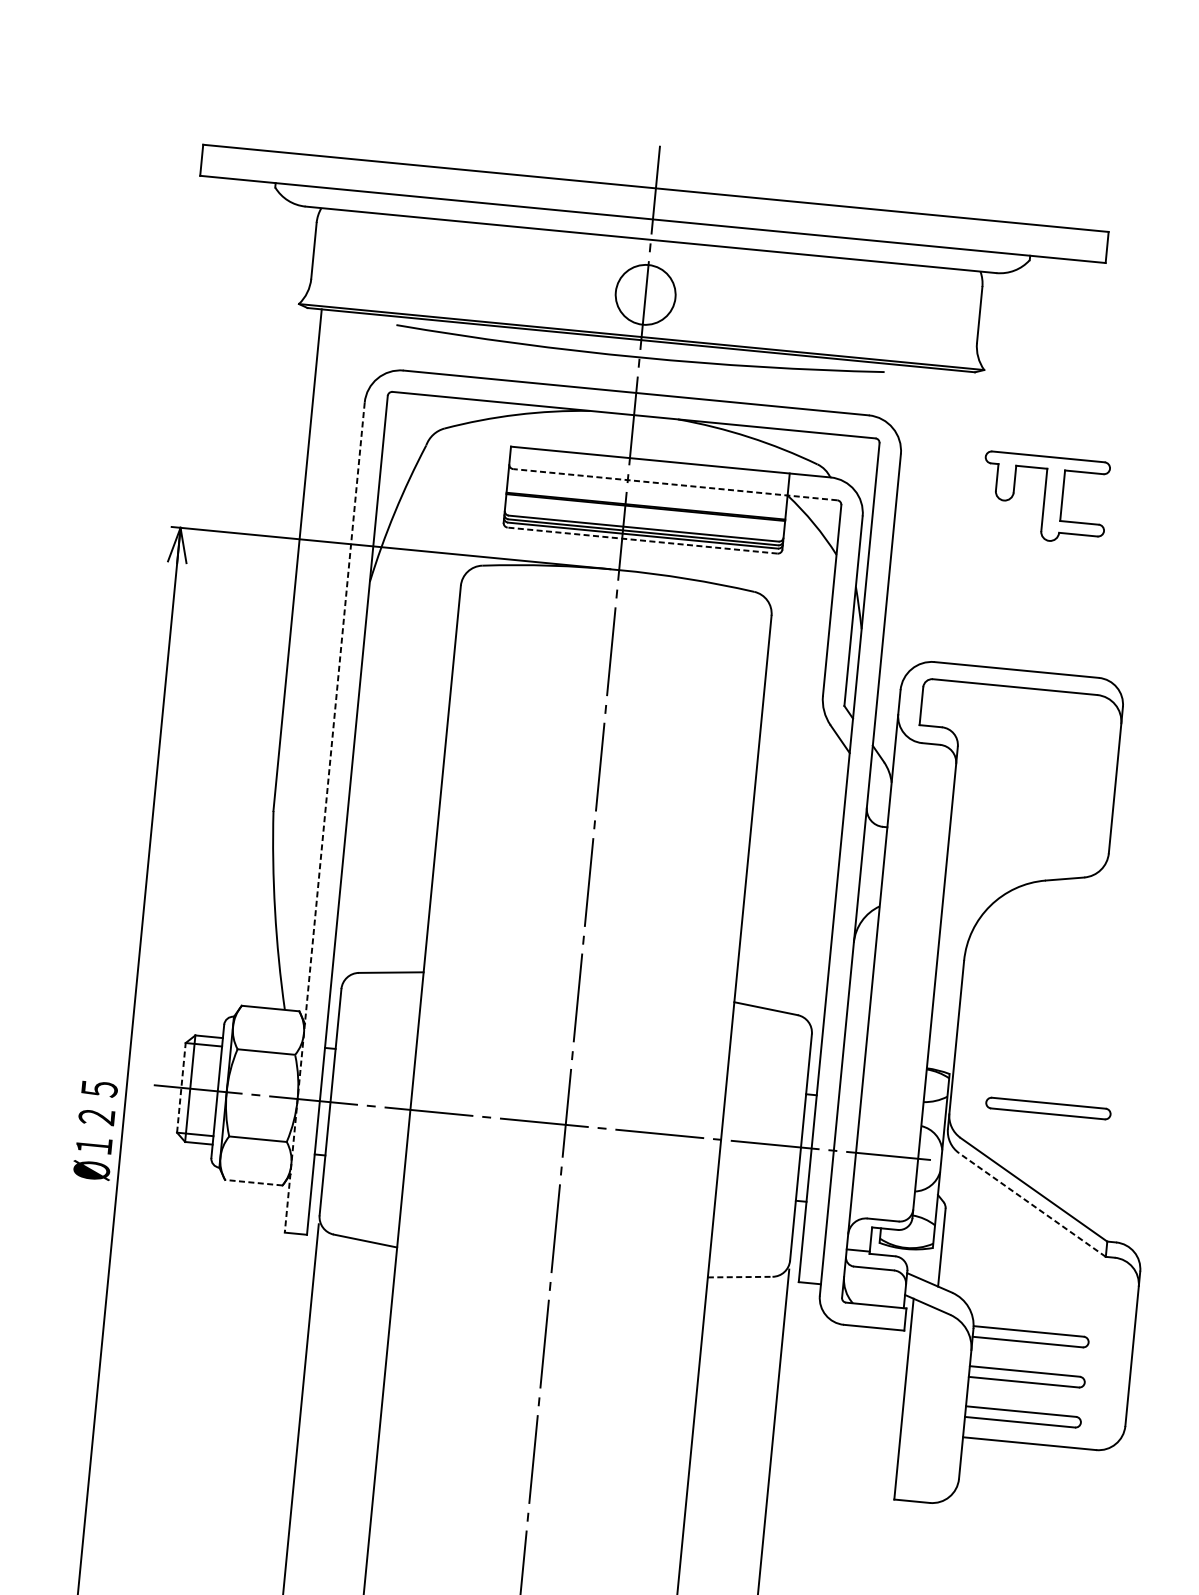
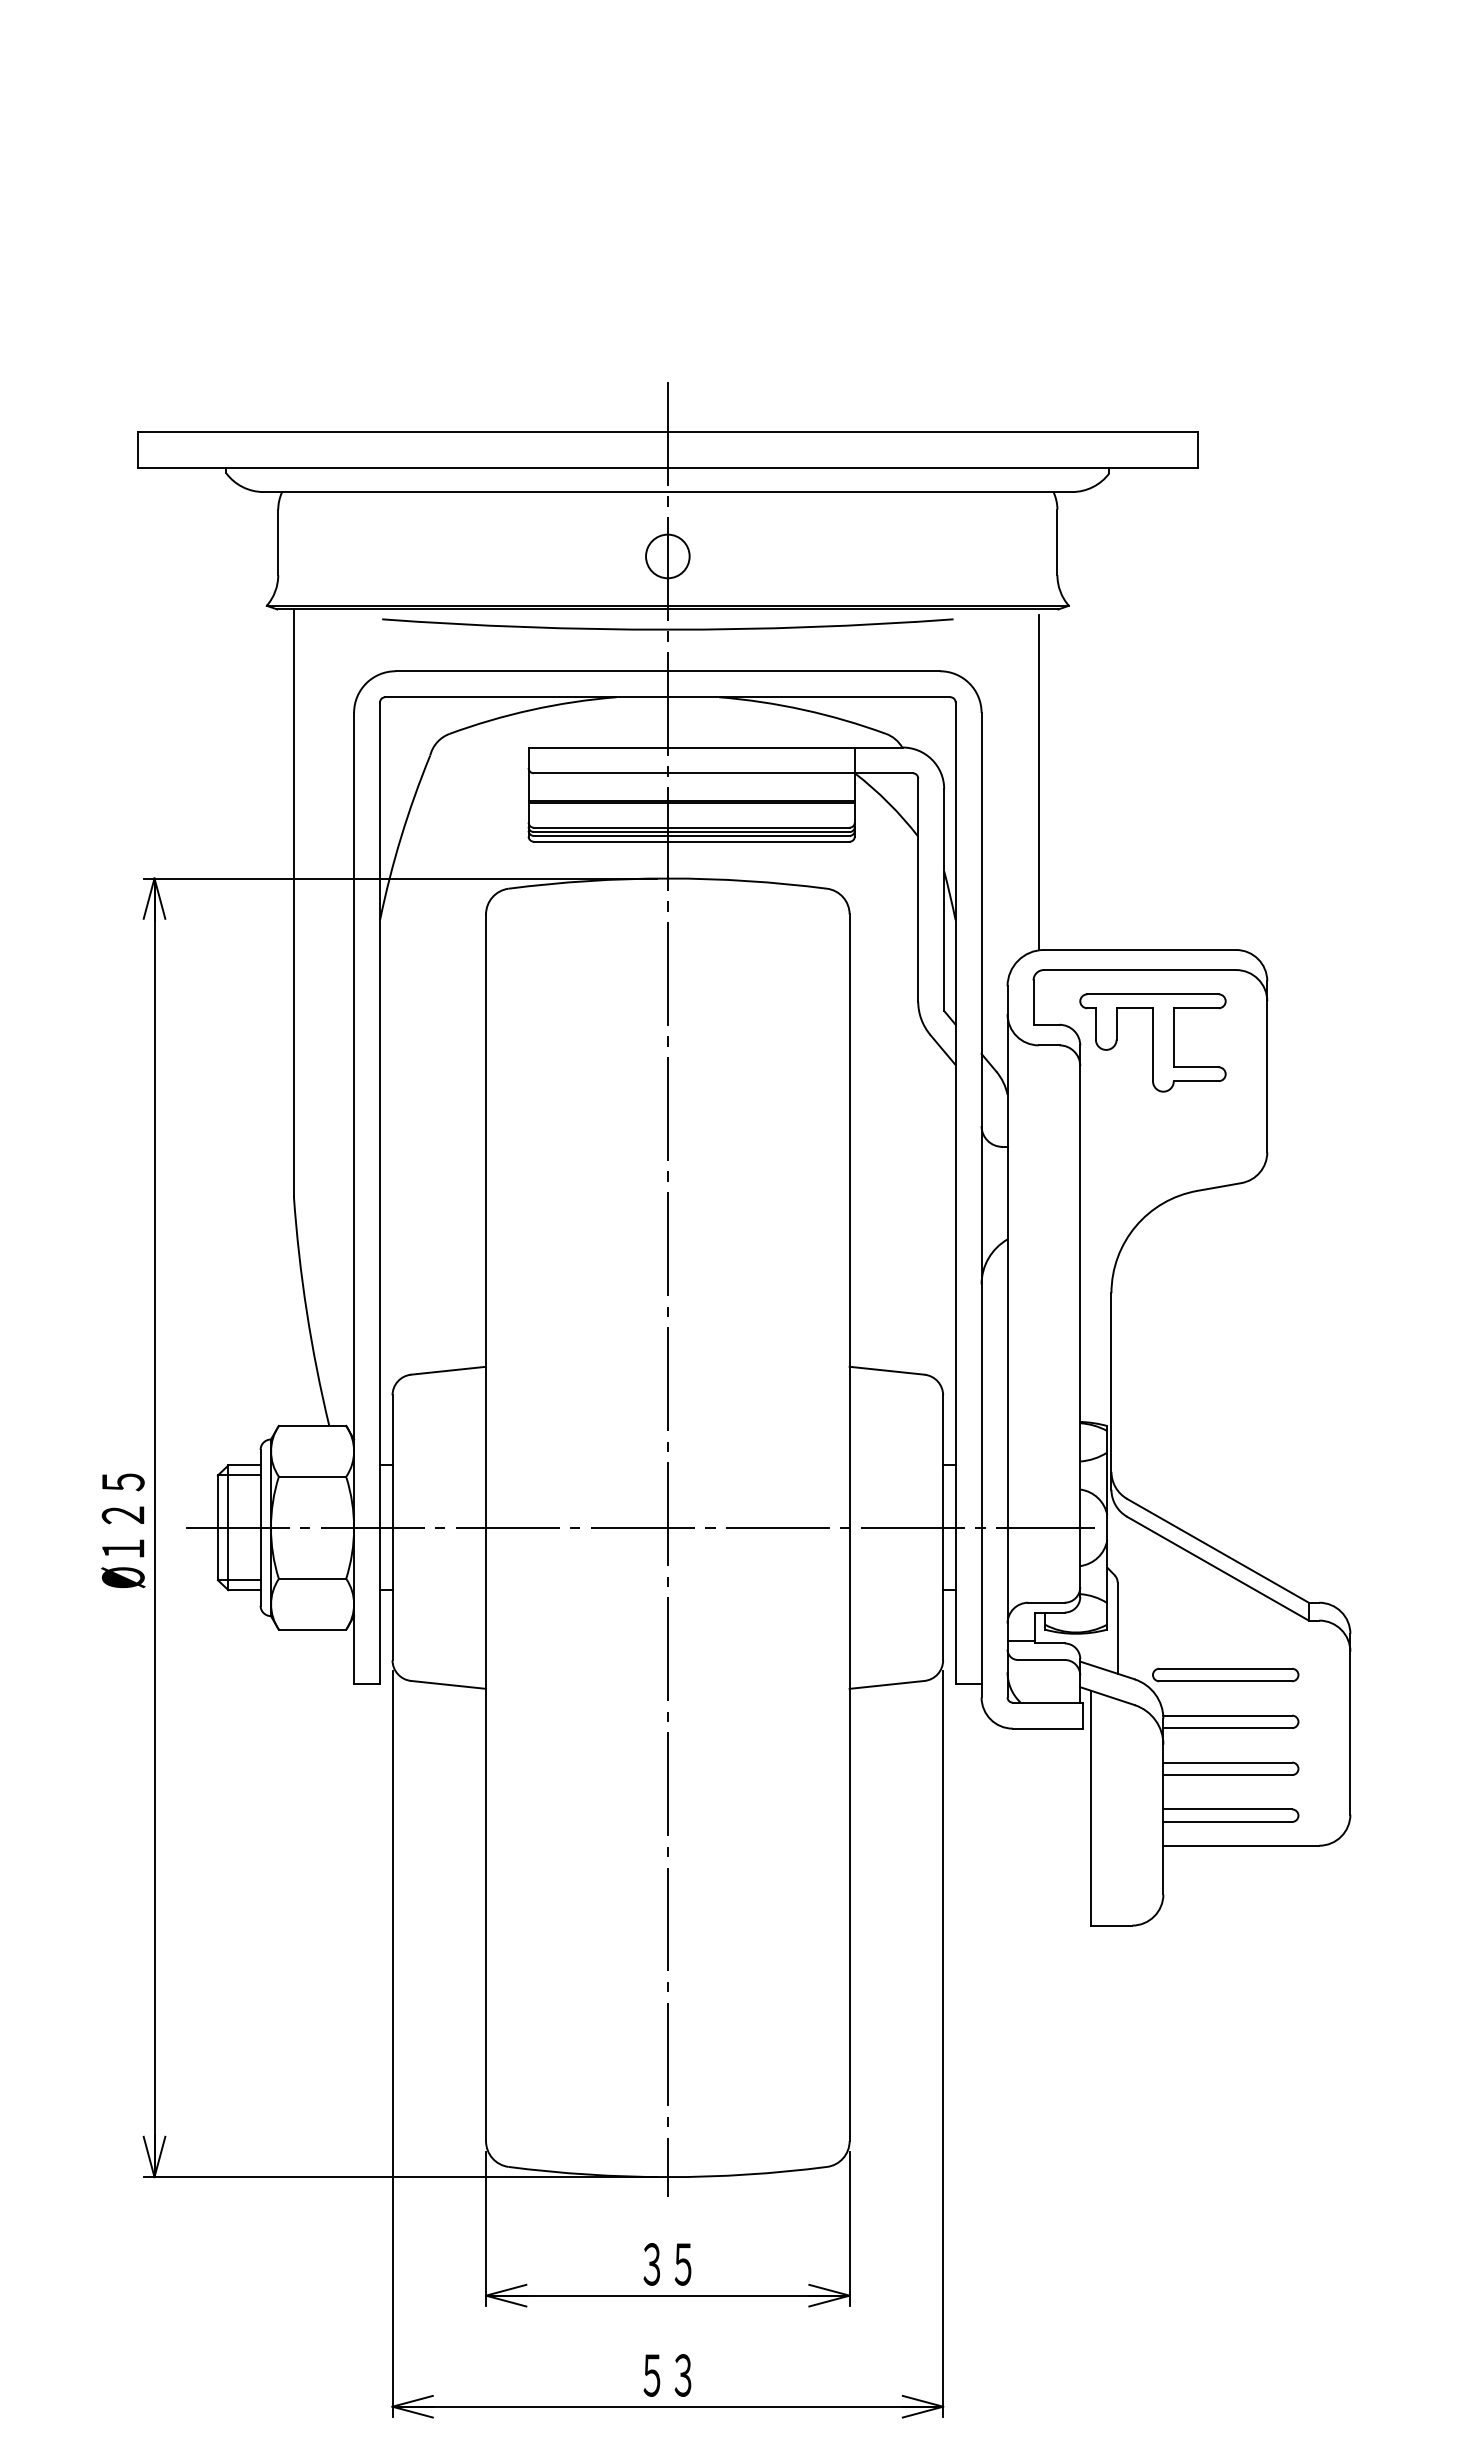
circle: (645, 294) -> (667, 556), size x0.62
line: (675, 484) -> (723, 773), dashed -> solid
part: (1044, 497) -> (1152, 1042), moved
line: (943, 518) -> (1038, 782), added
line: (642, 540) -> (691, 841), dashed -> solid
line: (325, 817) -> (354, 1198), dashed -> solid
line: (181, 1087) -> (218, 1527), dashed -> solid
part: (1048, 1108) -> (1225, 1674), moved
text: (95, 1130) -> (123, 1530), moved
line: (253, 1182) -> (312, 1629), dashed -> solid
line: (1032, 1204) -> (1217, 1568), dashed -> solid
line: (740, 1276) -> (887, 1684), dashed -> solid

